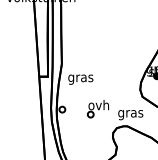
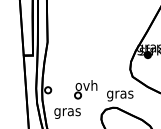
text: (80, 79) -> (67, 113), moved

